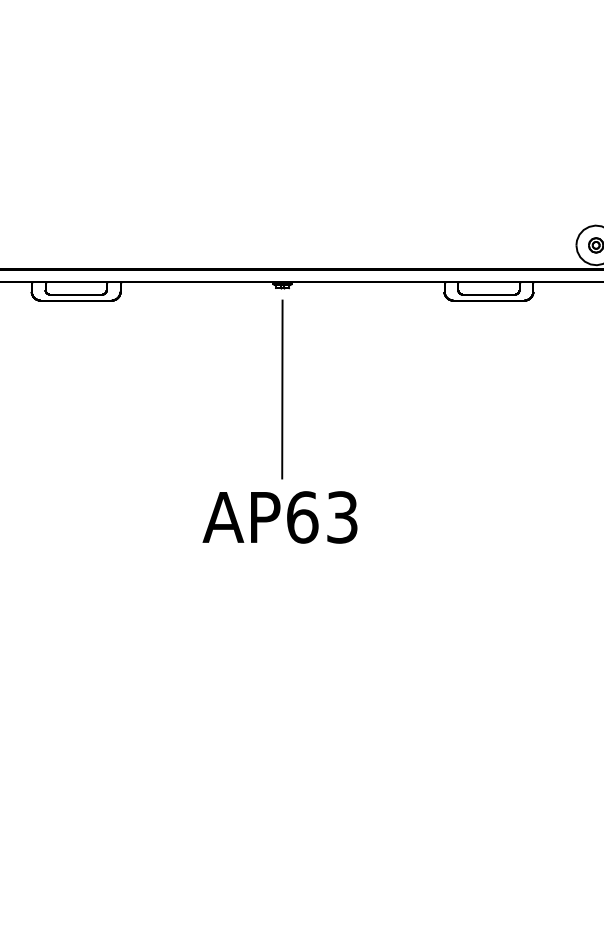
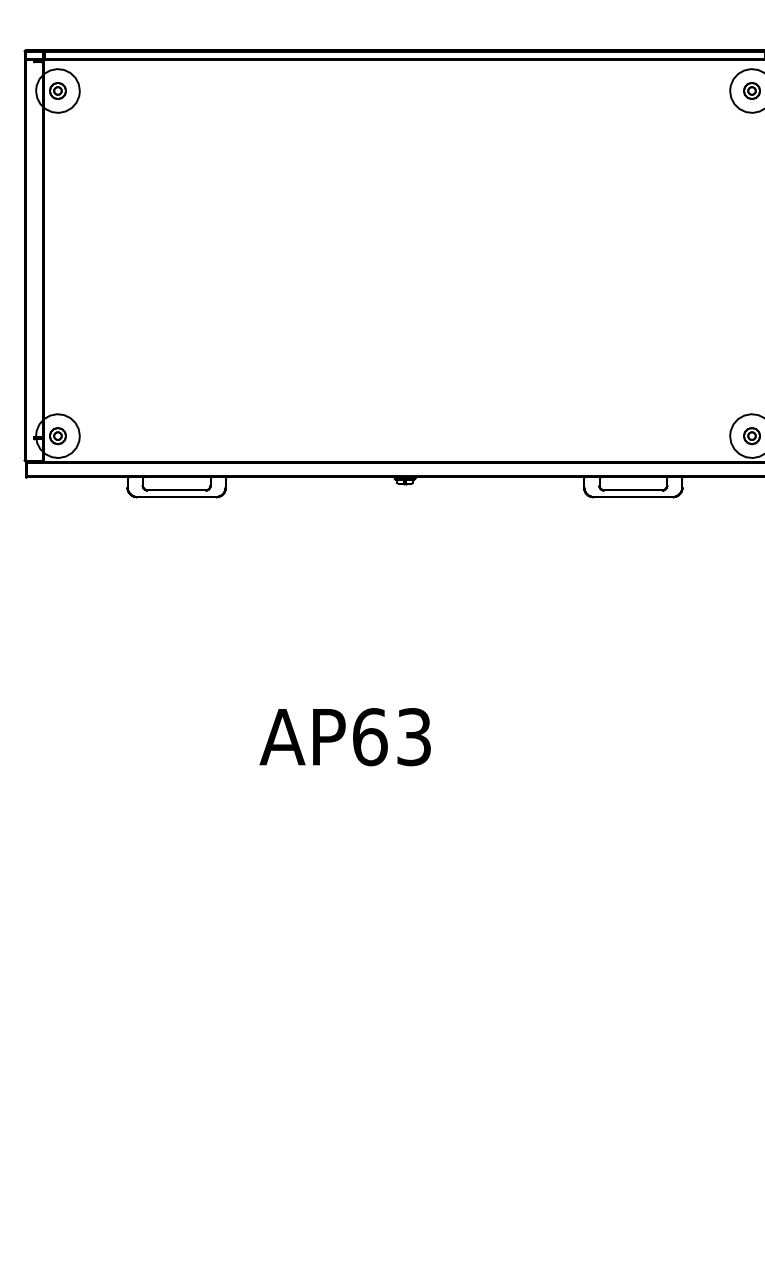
line: (282, 389) -> (404, 595), removed
text: (279, 517) -> (344, 737), moved

